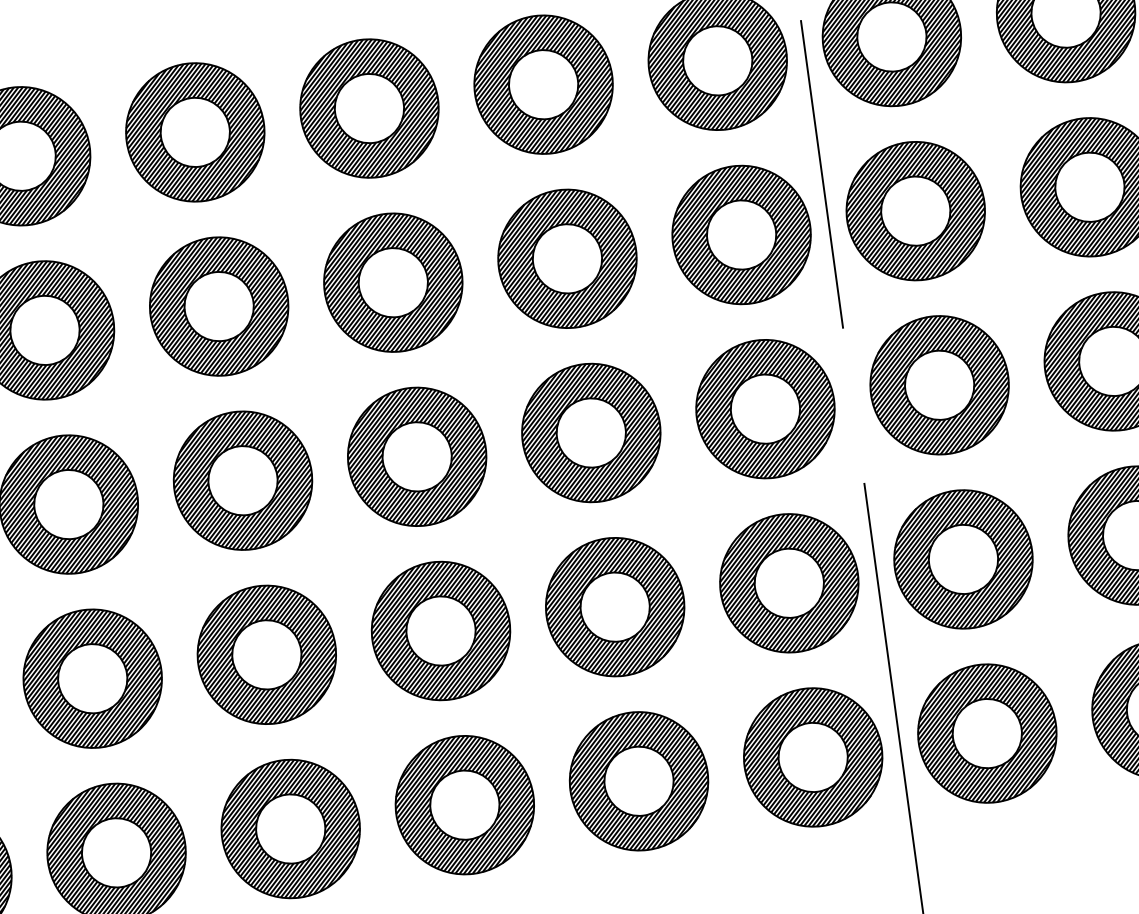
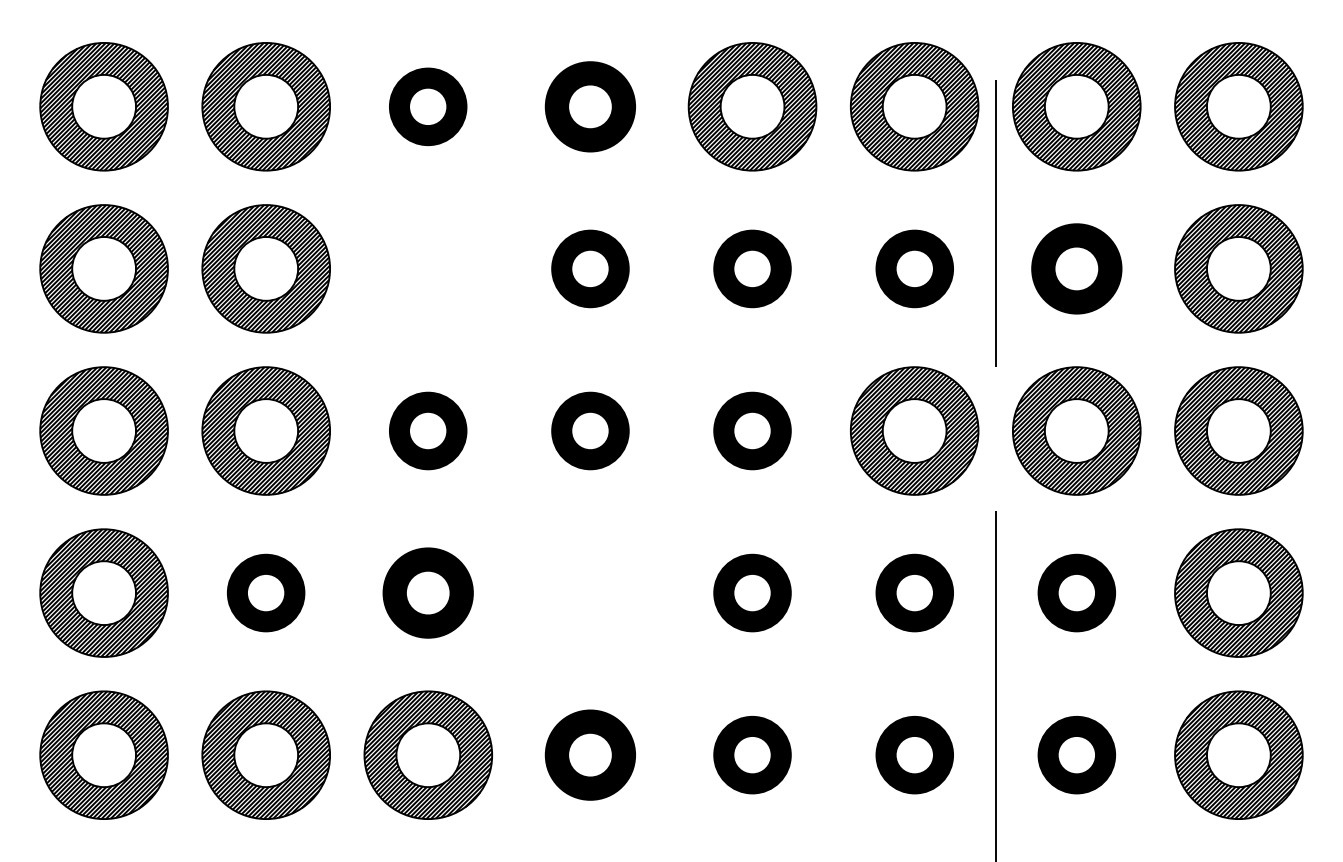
part: (369, 108) -> (590, 106), size x0.7
part: (194, 132) -> (427, 106), size x0.6
part: (915, 210) -> (1076, 268), size x0.7
part: (741, 234) -> (914, 268), size x0.6
part: (567, 258) -> (752, 268), size x0.6
part: (393, 282) -> (590, 268), size x0.6
part: (218, 306) -> (427, 268), removed
part: (591, 432) -> (752, 430), size x0.6
part: (417, 456) -> (590, 430), size x0.6
part: (242, 480) -> (427, 430), size x0.6
part: (963, 558) -> (1076, 592), size x0.6
part: (789, 582) -> (914, 592), size x0.6
part: (615, 606) -> (752, 592), size x0.6
part: (440, 630) -> (590, 592), removed
part: (265, 654) -> (427, 592), size x0.7
part: (91, 678) -> (265, 592), size x0.6
part: (986, 732) -> (1076, 754), size x0.6
part: (812, 756) -> (914, 754), size x0.6
part: (638, 780) -> (752, 754), size x0.6
part: (464, 804) -> (590, 754), size x0.7

